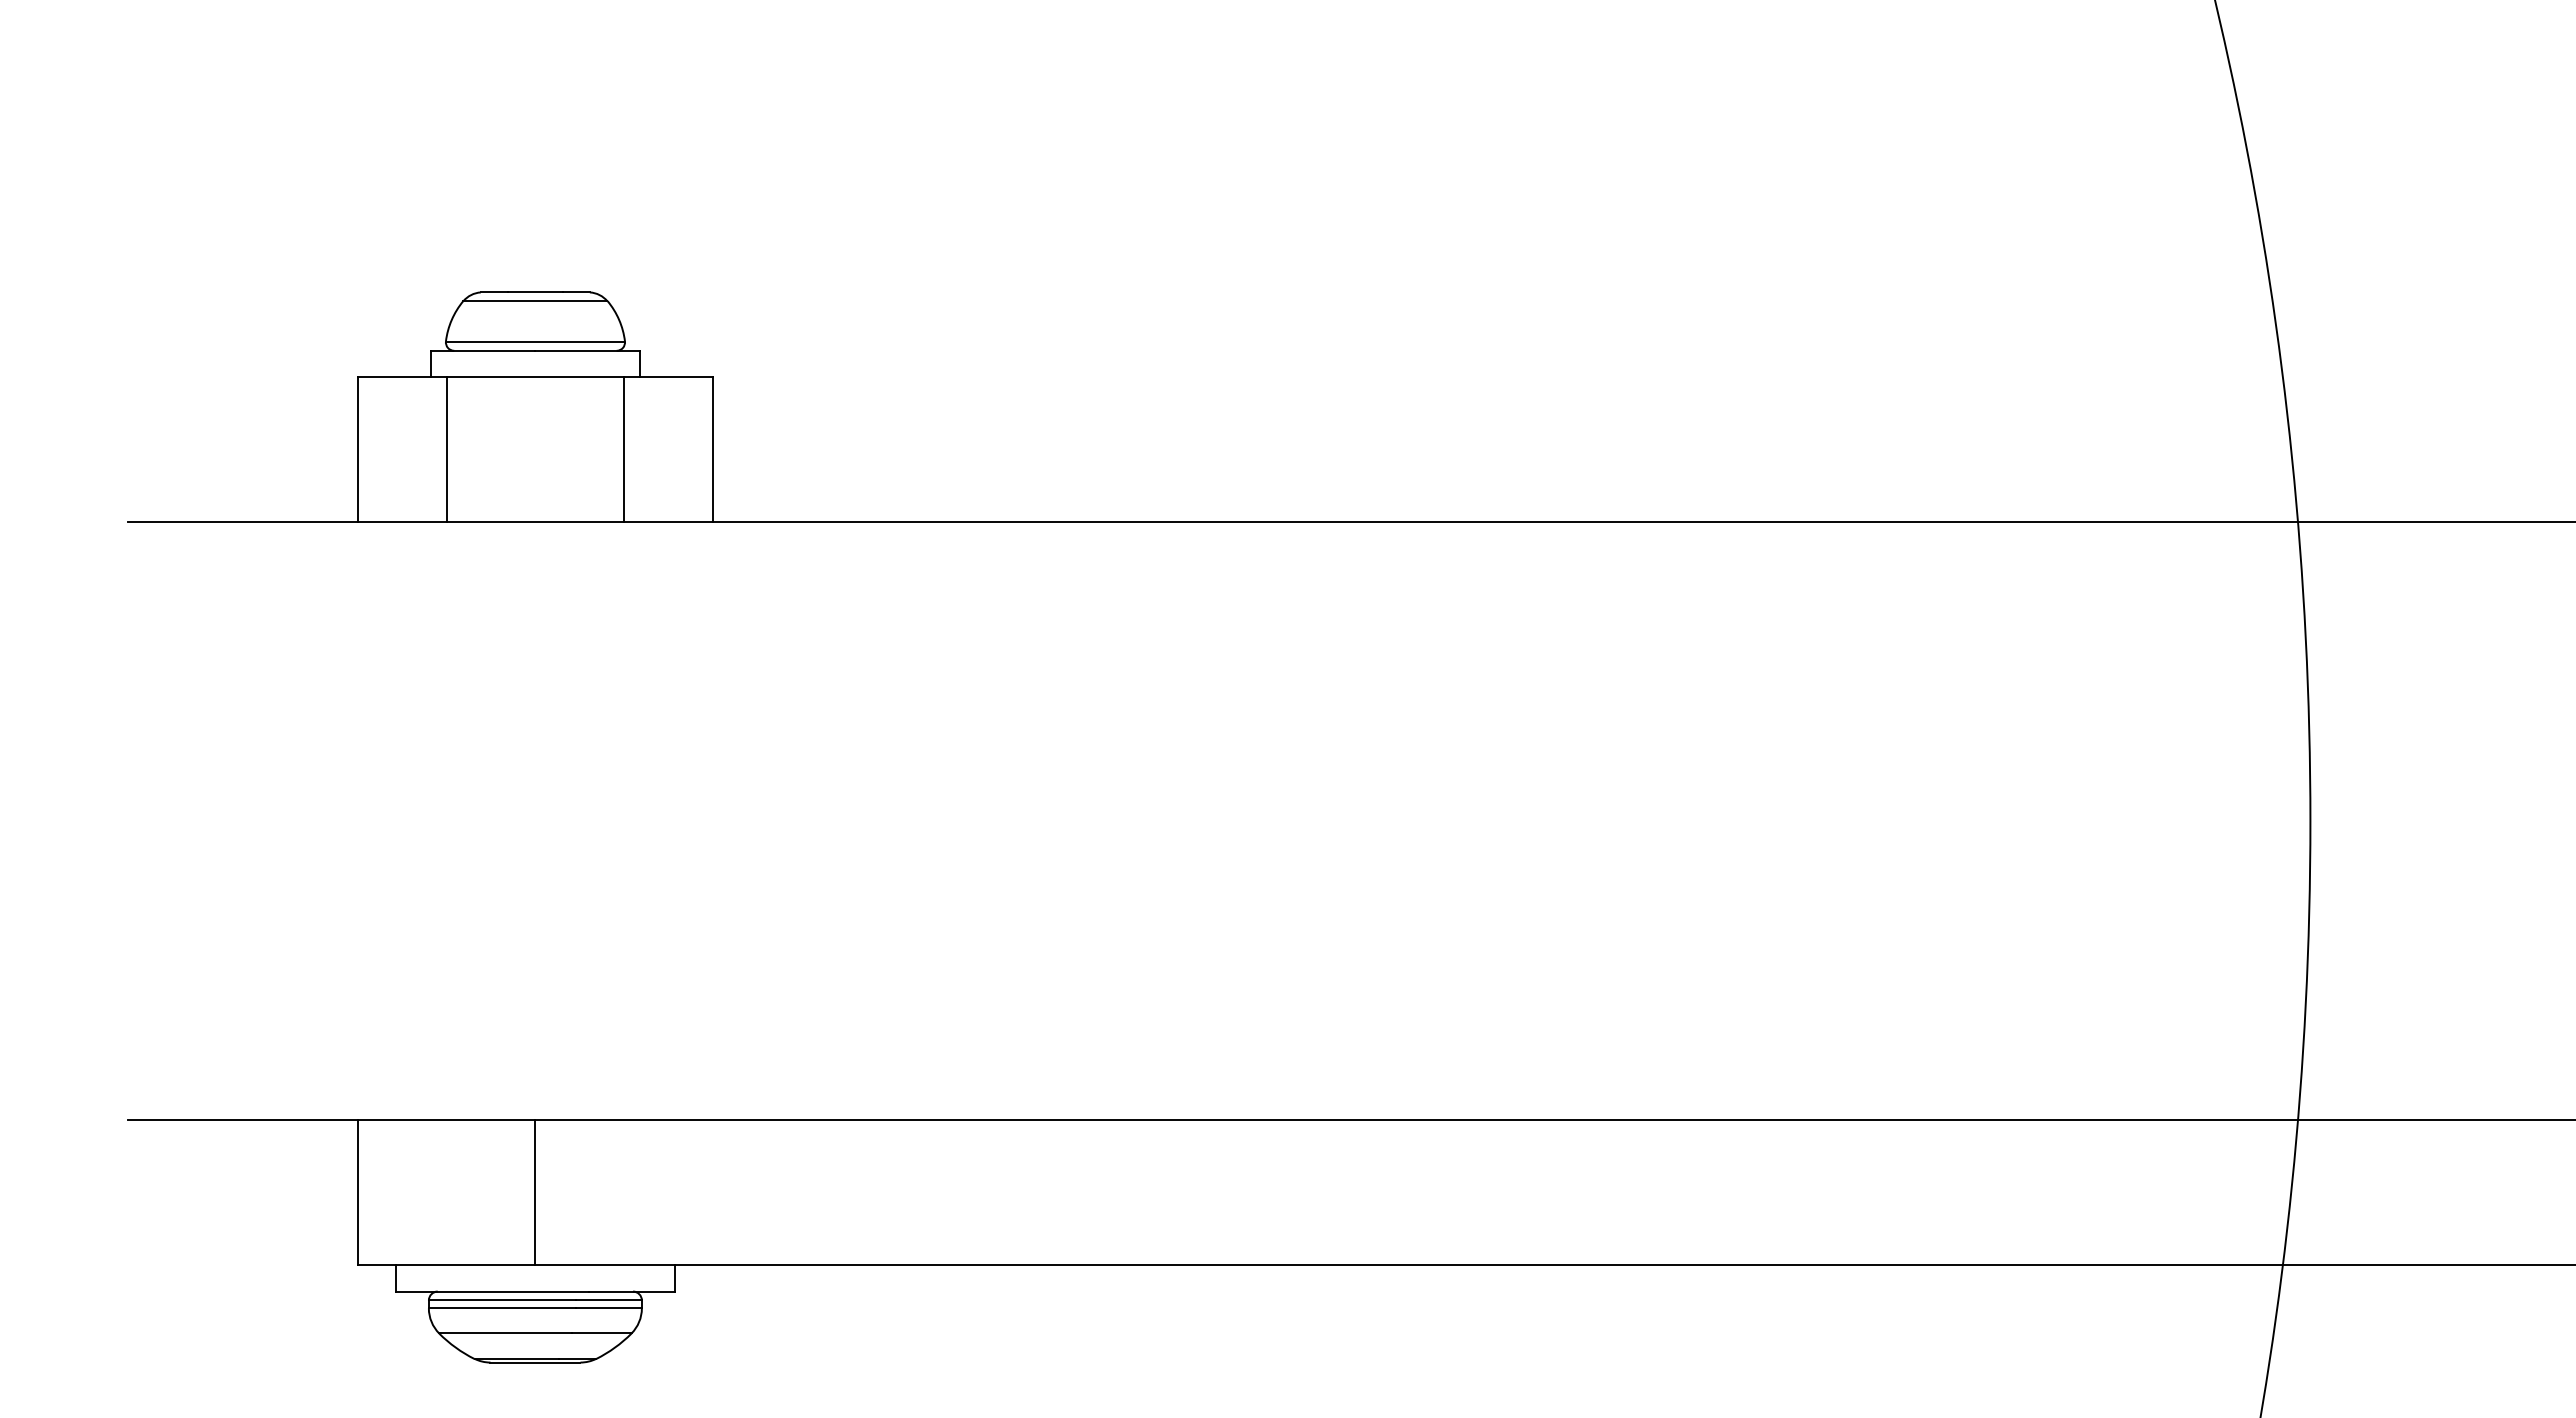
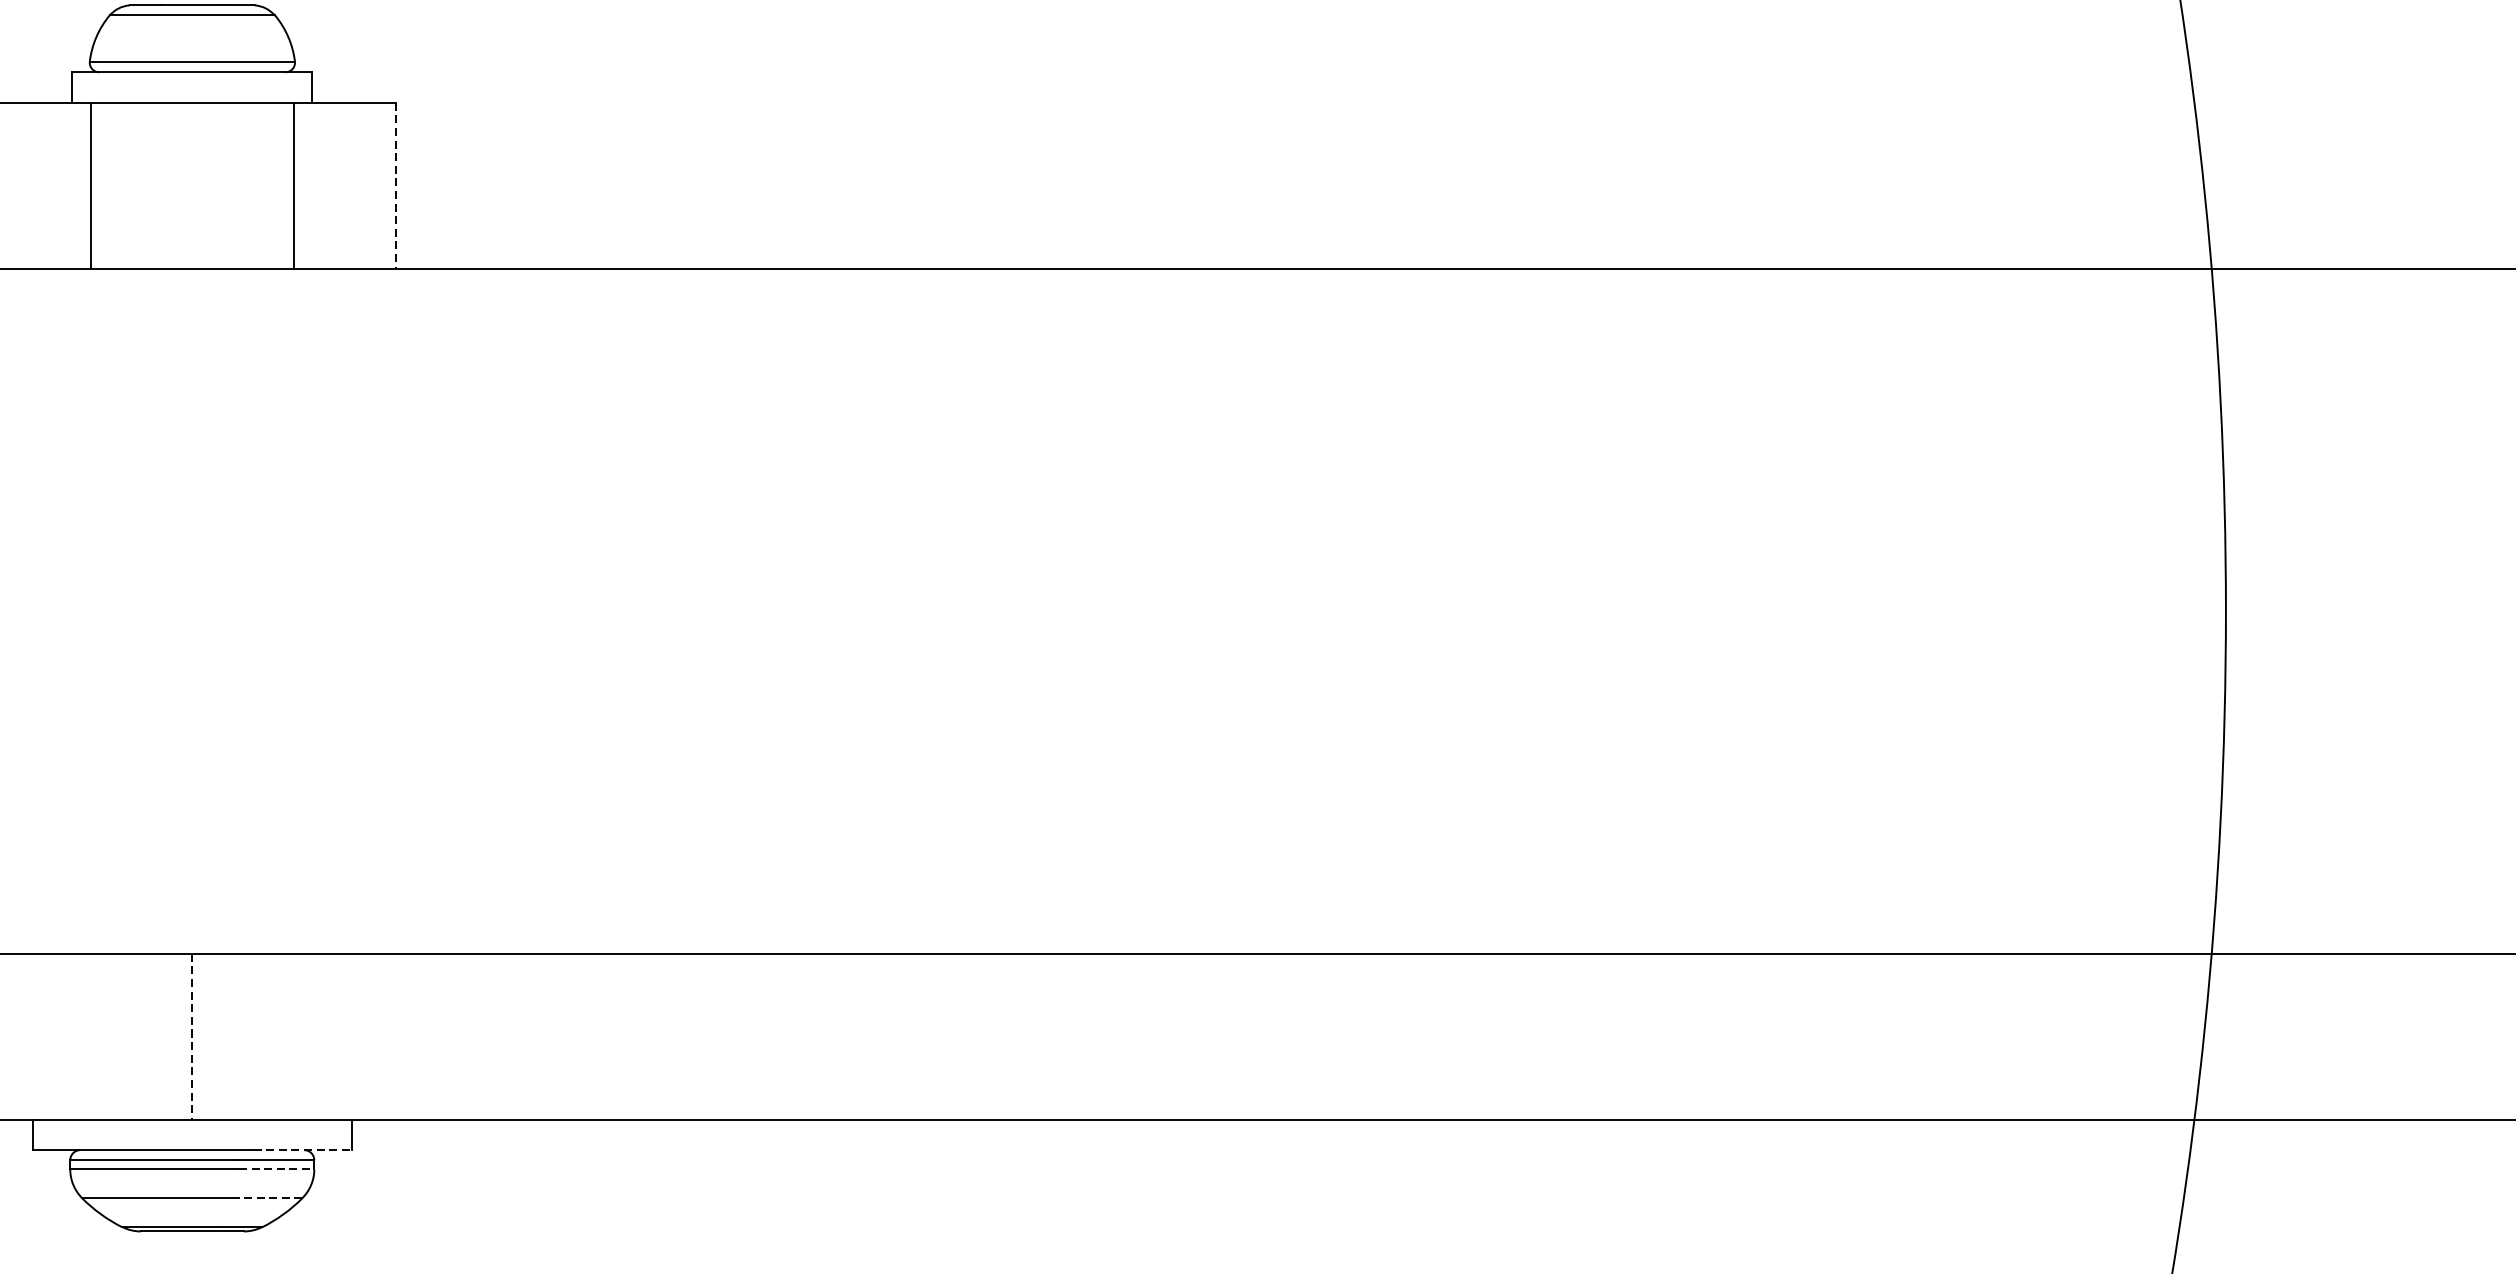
line: (712, 450) -> (395, 186), solid -> dashed
line: (535, 1193) -> (192, 1037), solid -> dashed
line: (631, 1291) -> (302, 1150), solid -> dashed
line: (609, 1308) -> (277, 1169), solid -> dashed
line: (601, 1333) -> (268, 1198), solid -> dashed

